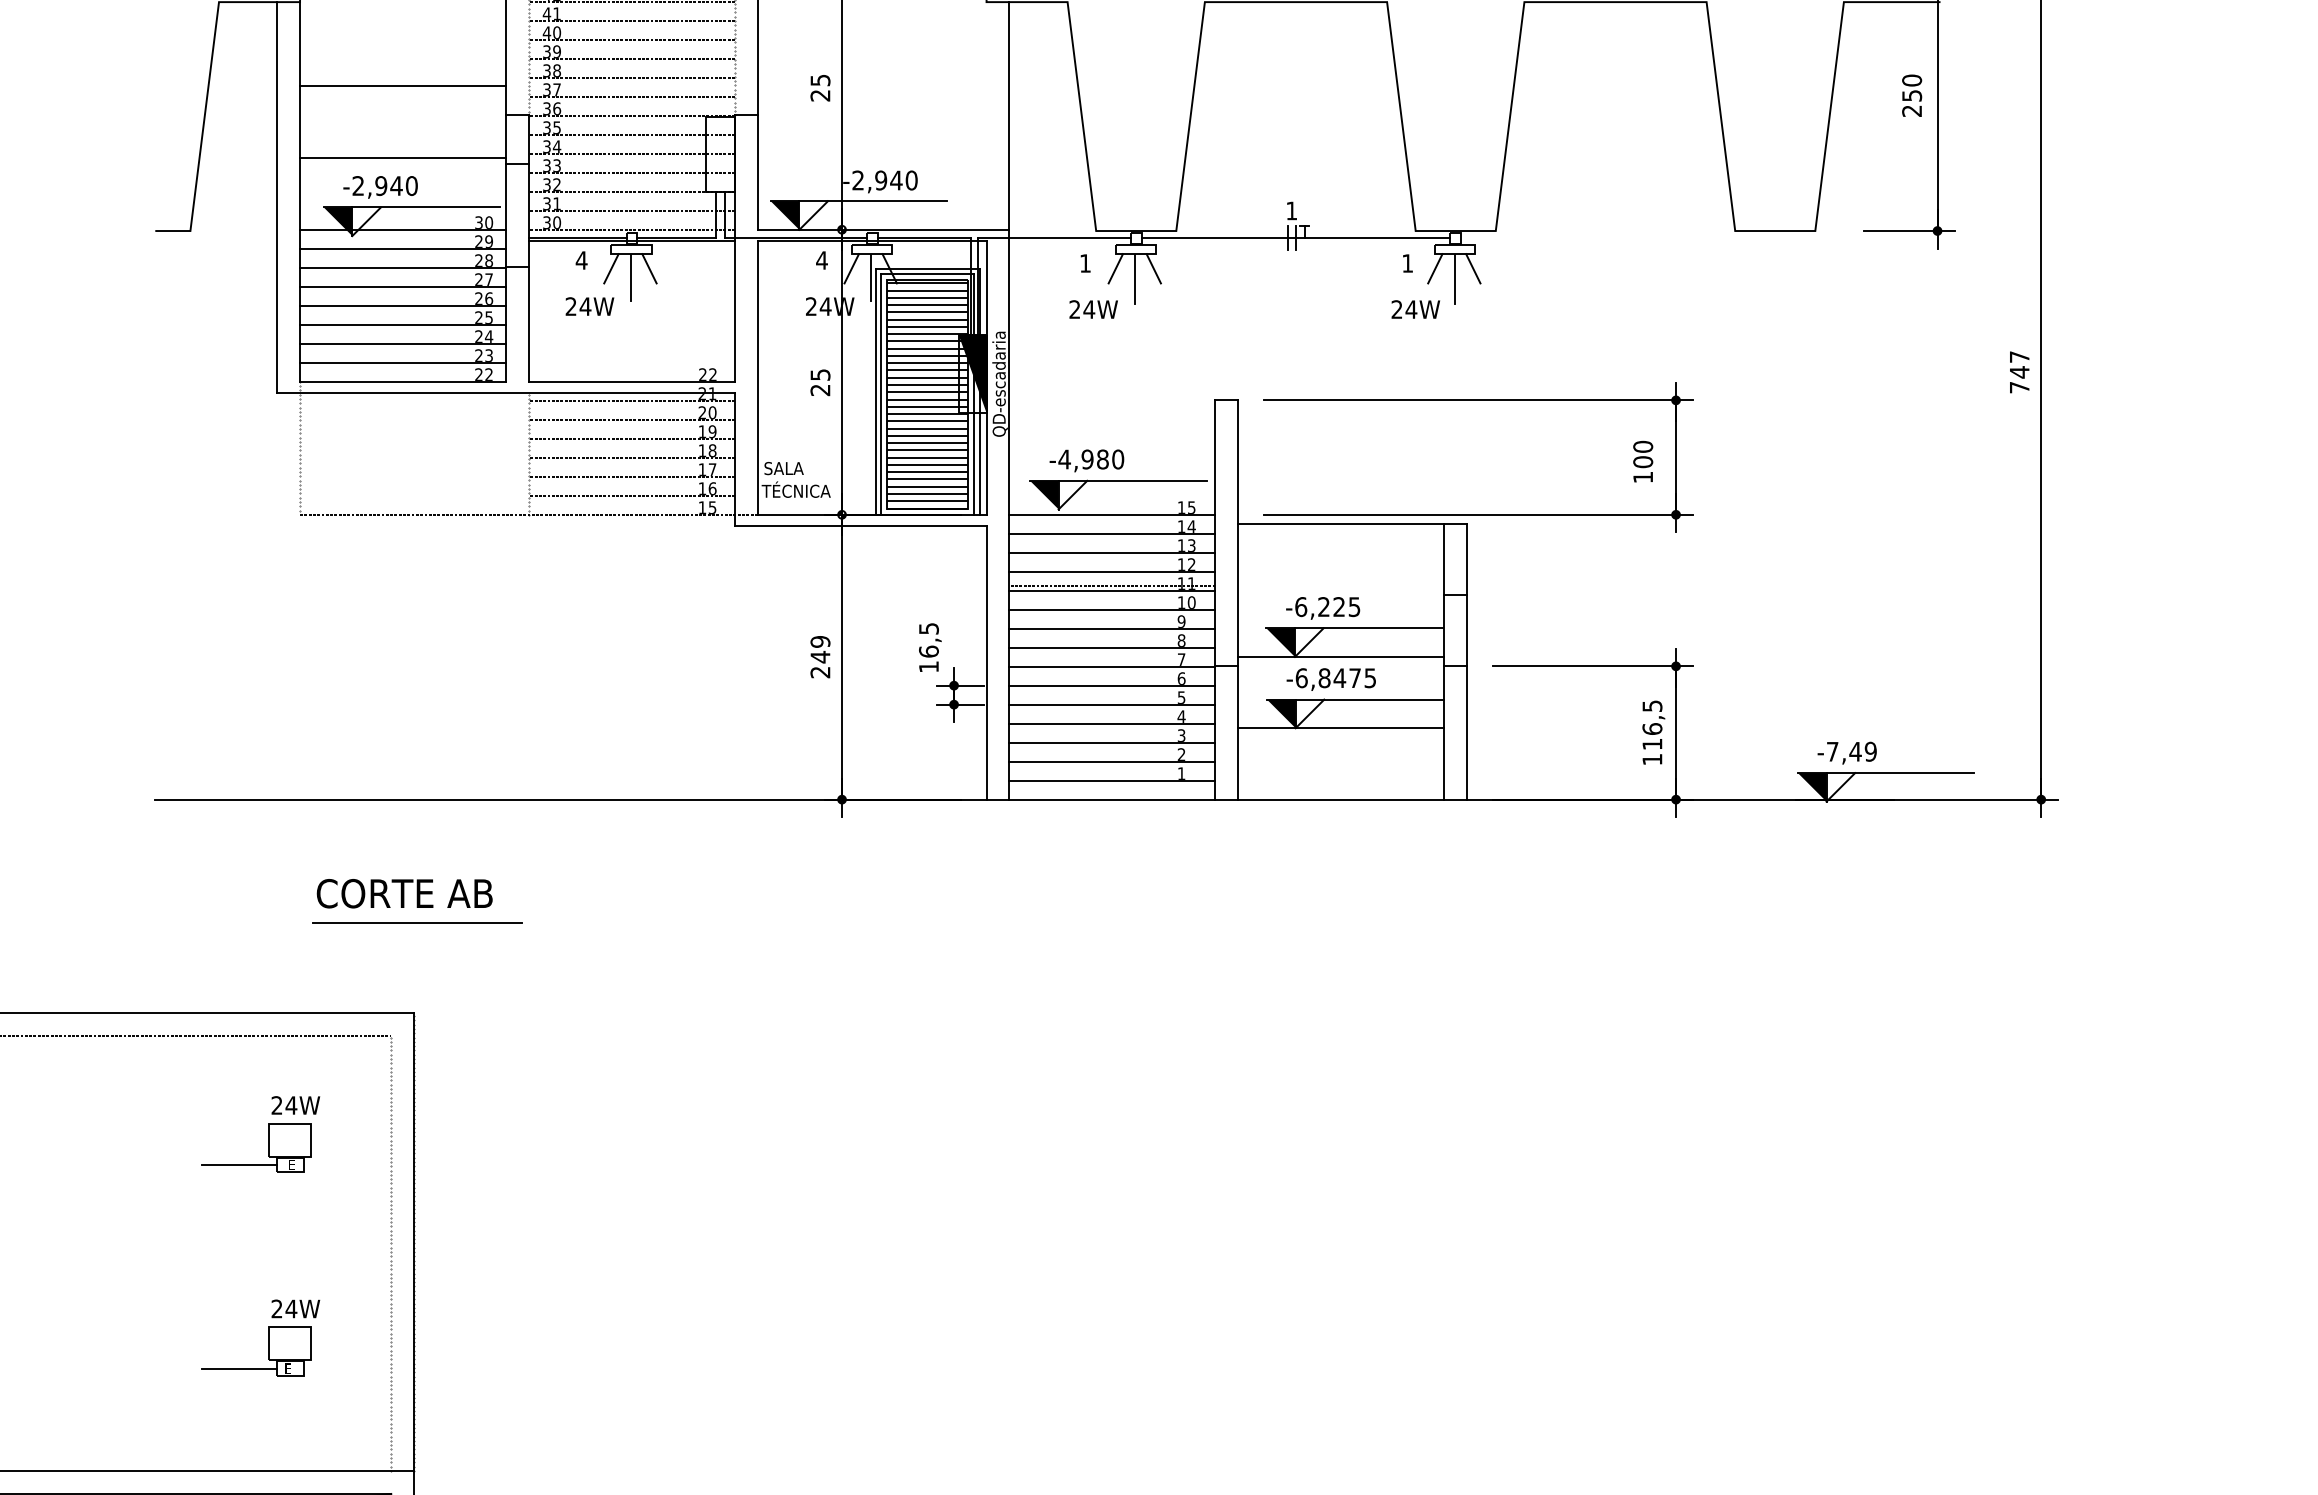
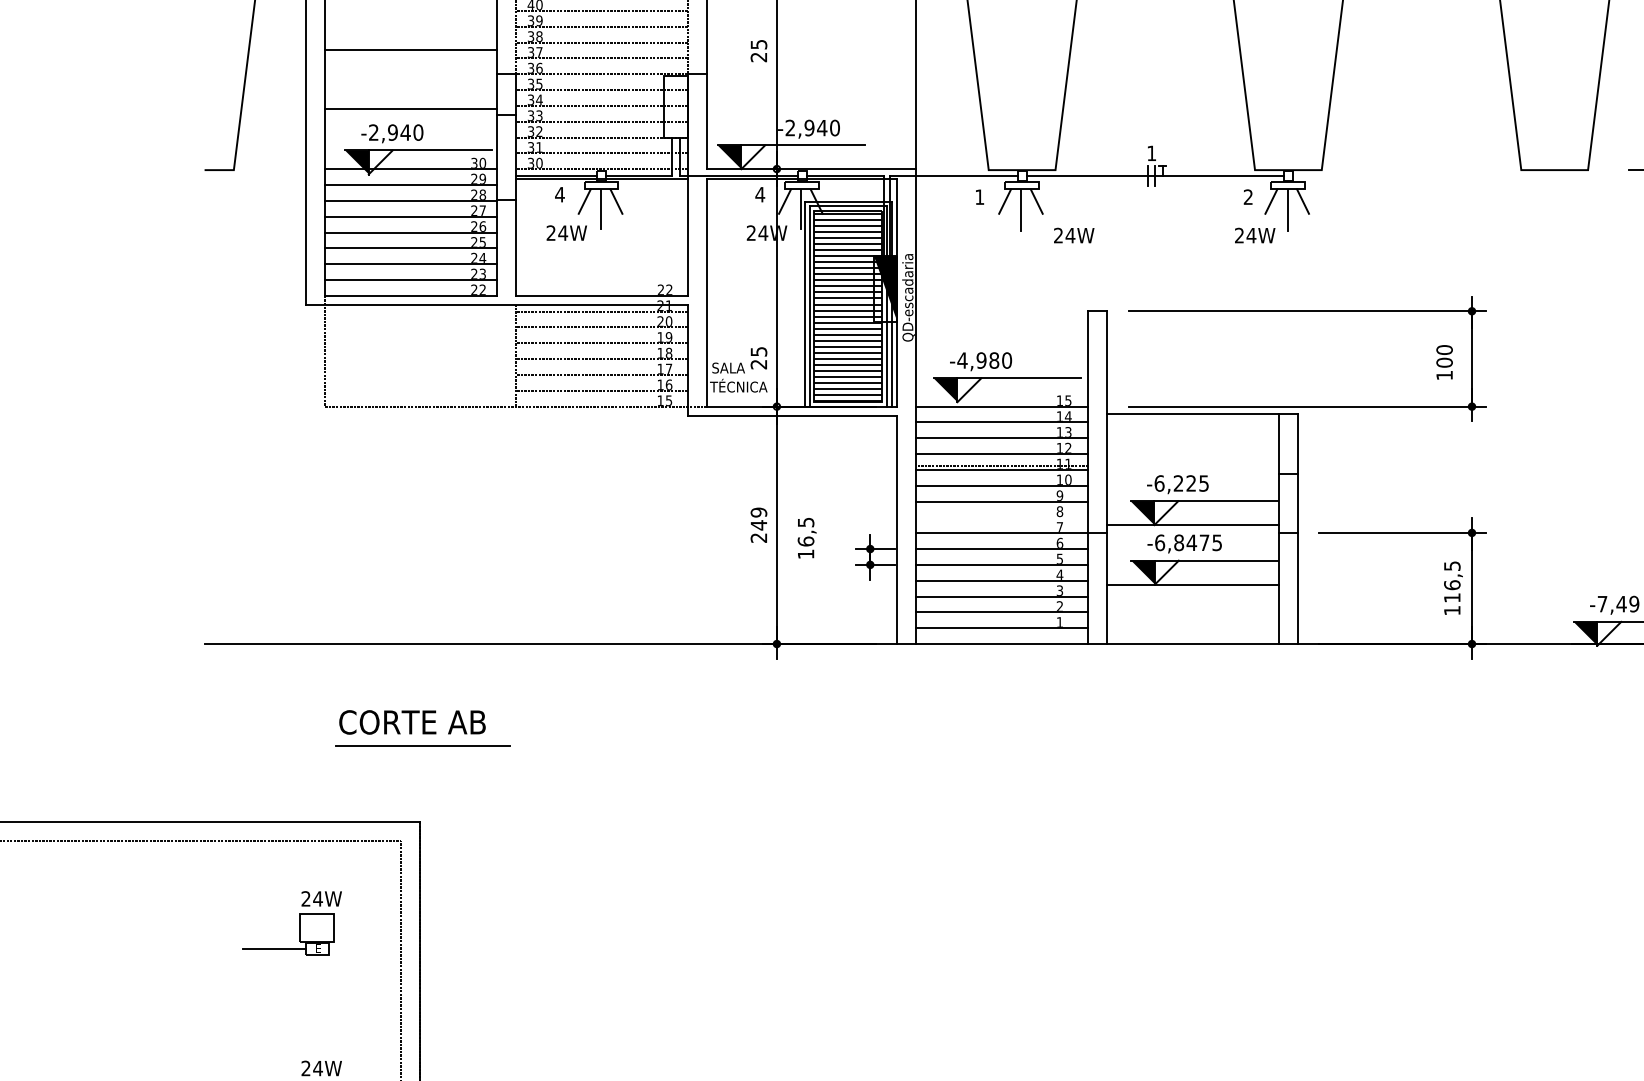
text: (1407, 263) -> (1248, 197), 1 -> 2
text: (1093, 309) -> (1074, 235), moved
text: (820, 382) -> (758, 358), moved
text: (930, 647) -> (807, 538), moved
line: (1112, 647) -> (1002, 517), removed

